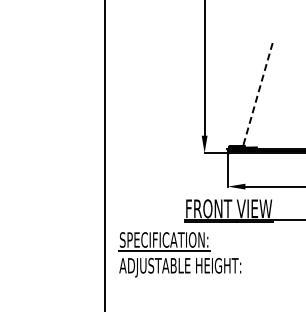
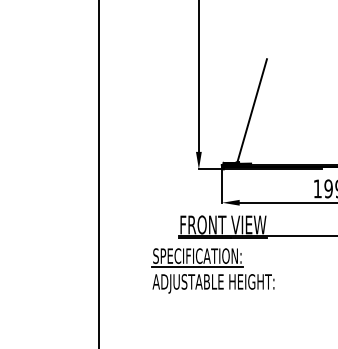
line: (258, 94) -> (252, 110), dashed -> solid
part: (179, 254) -> (212, 270), moved

